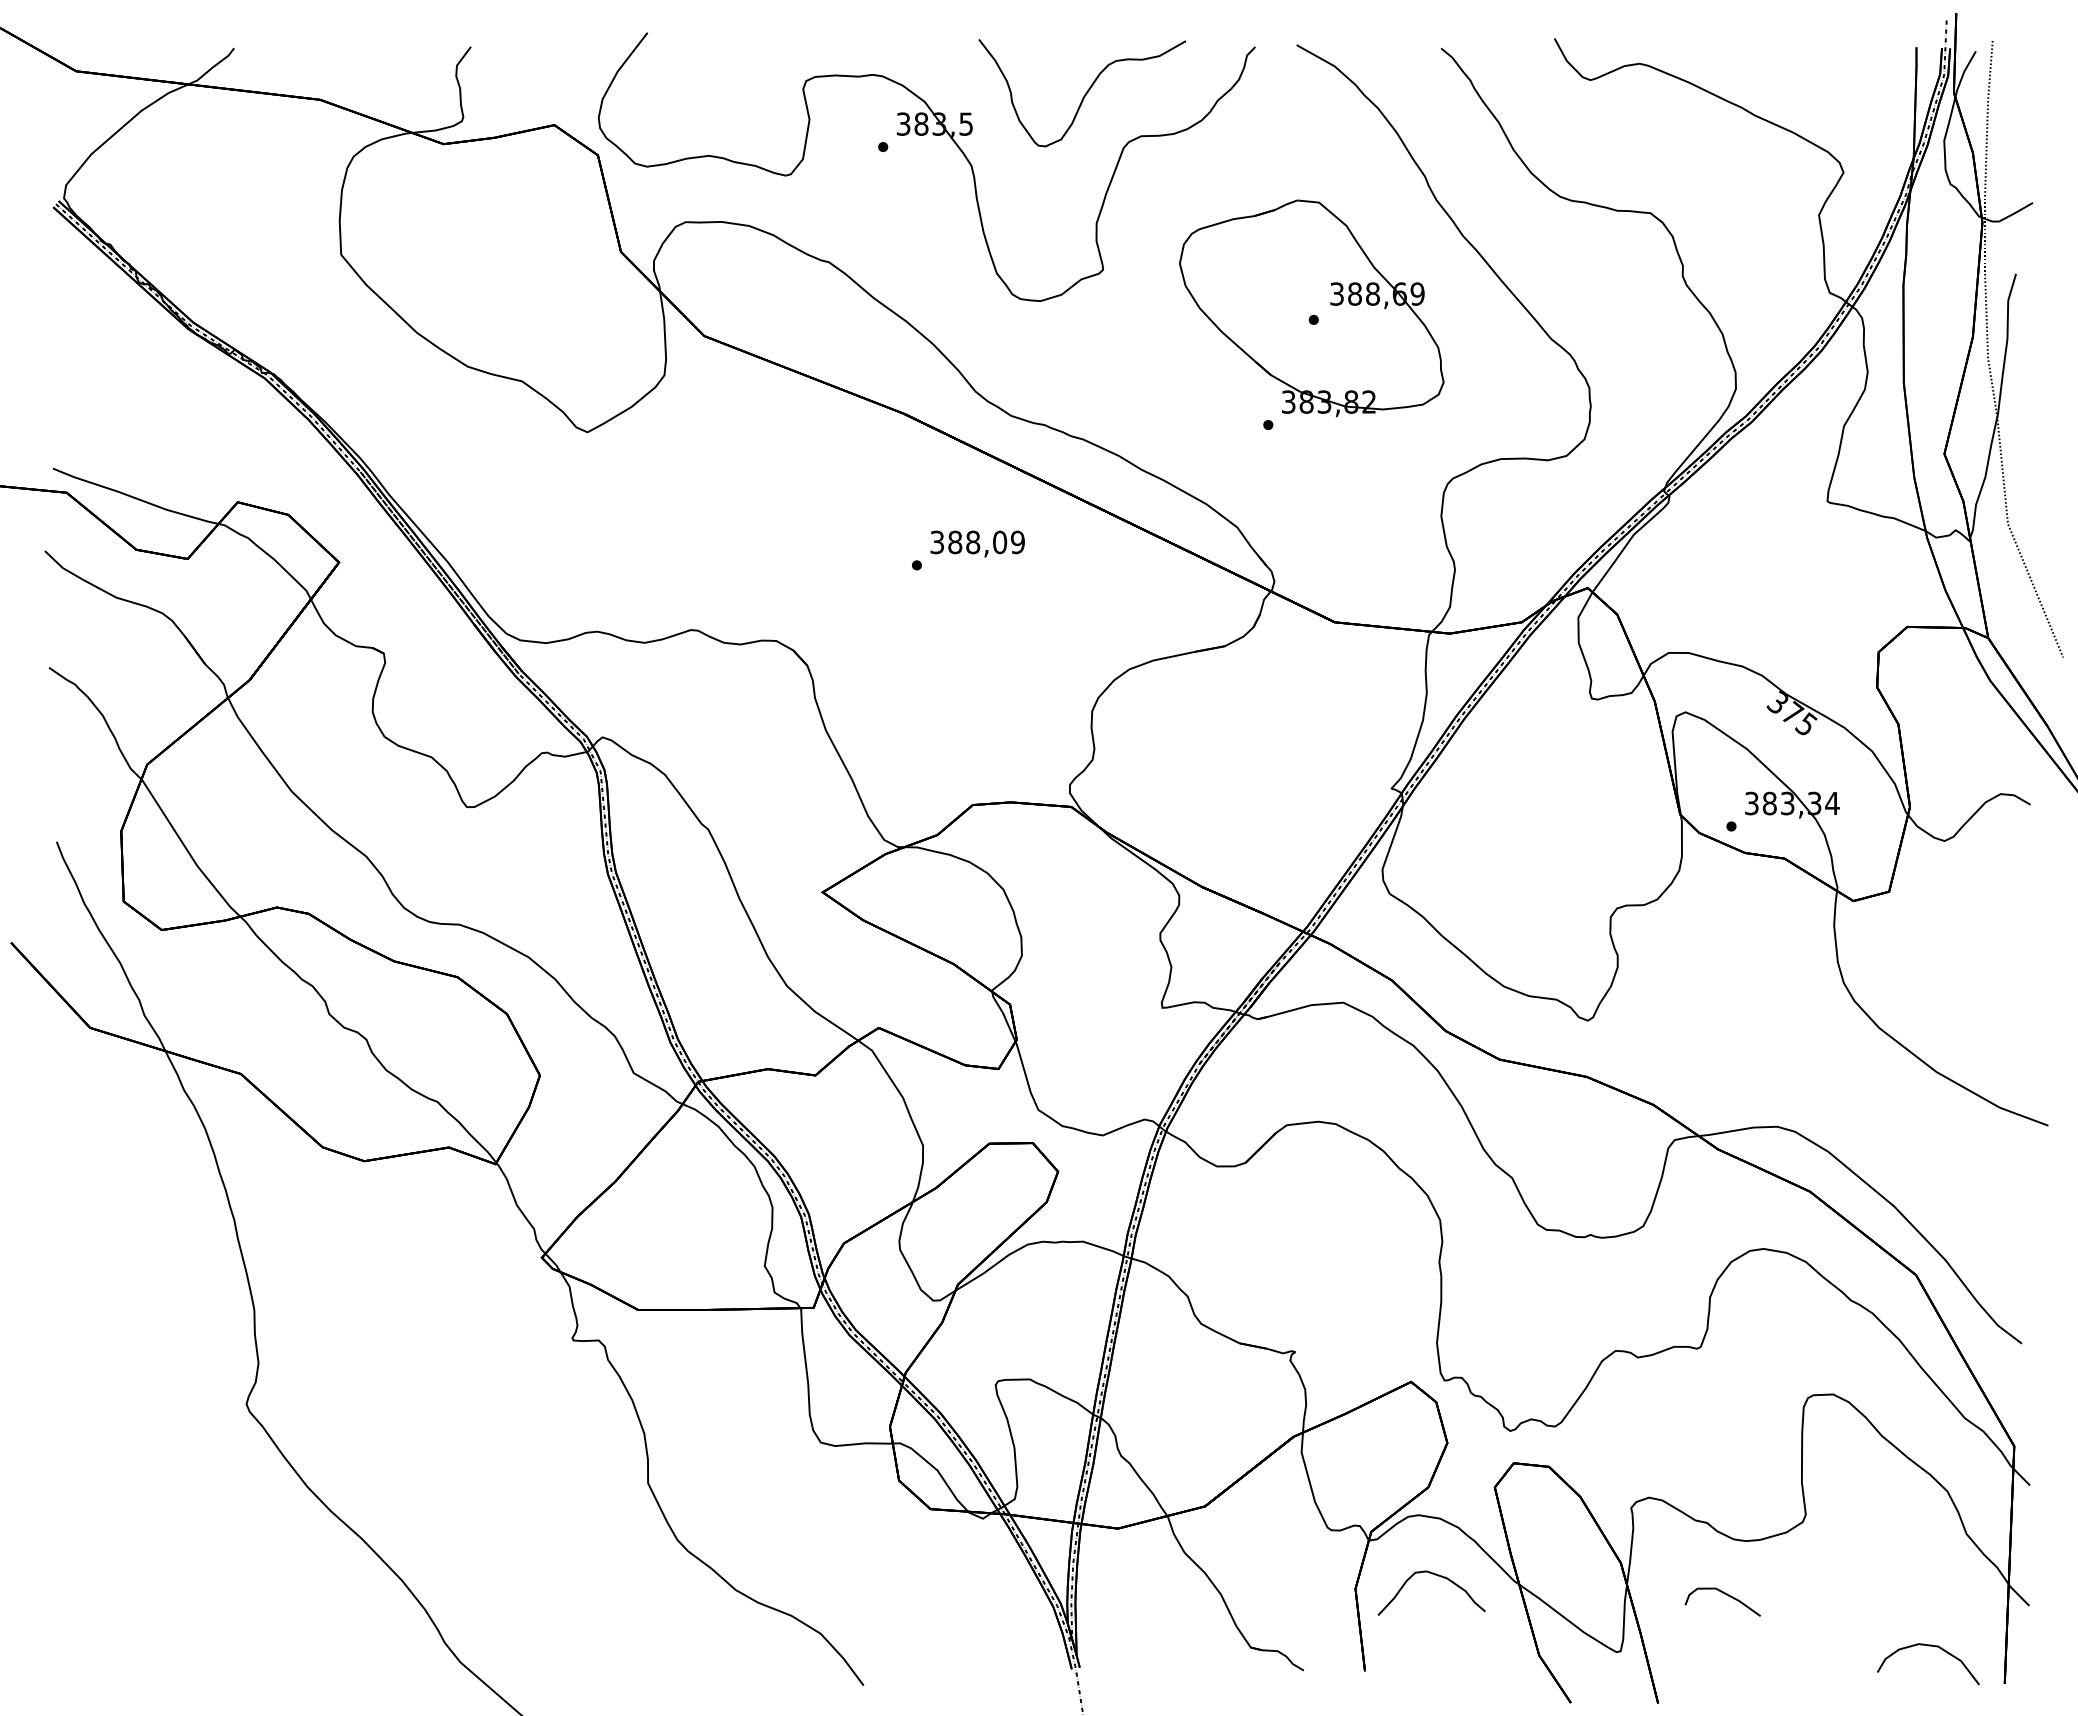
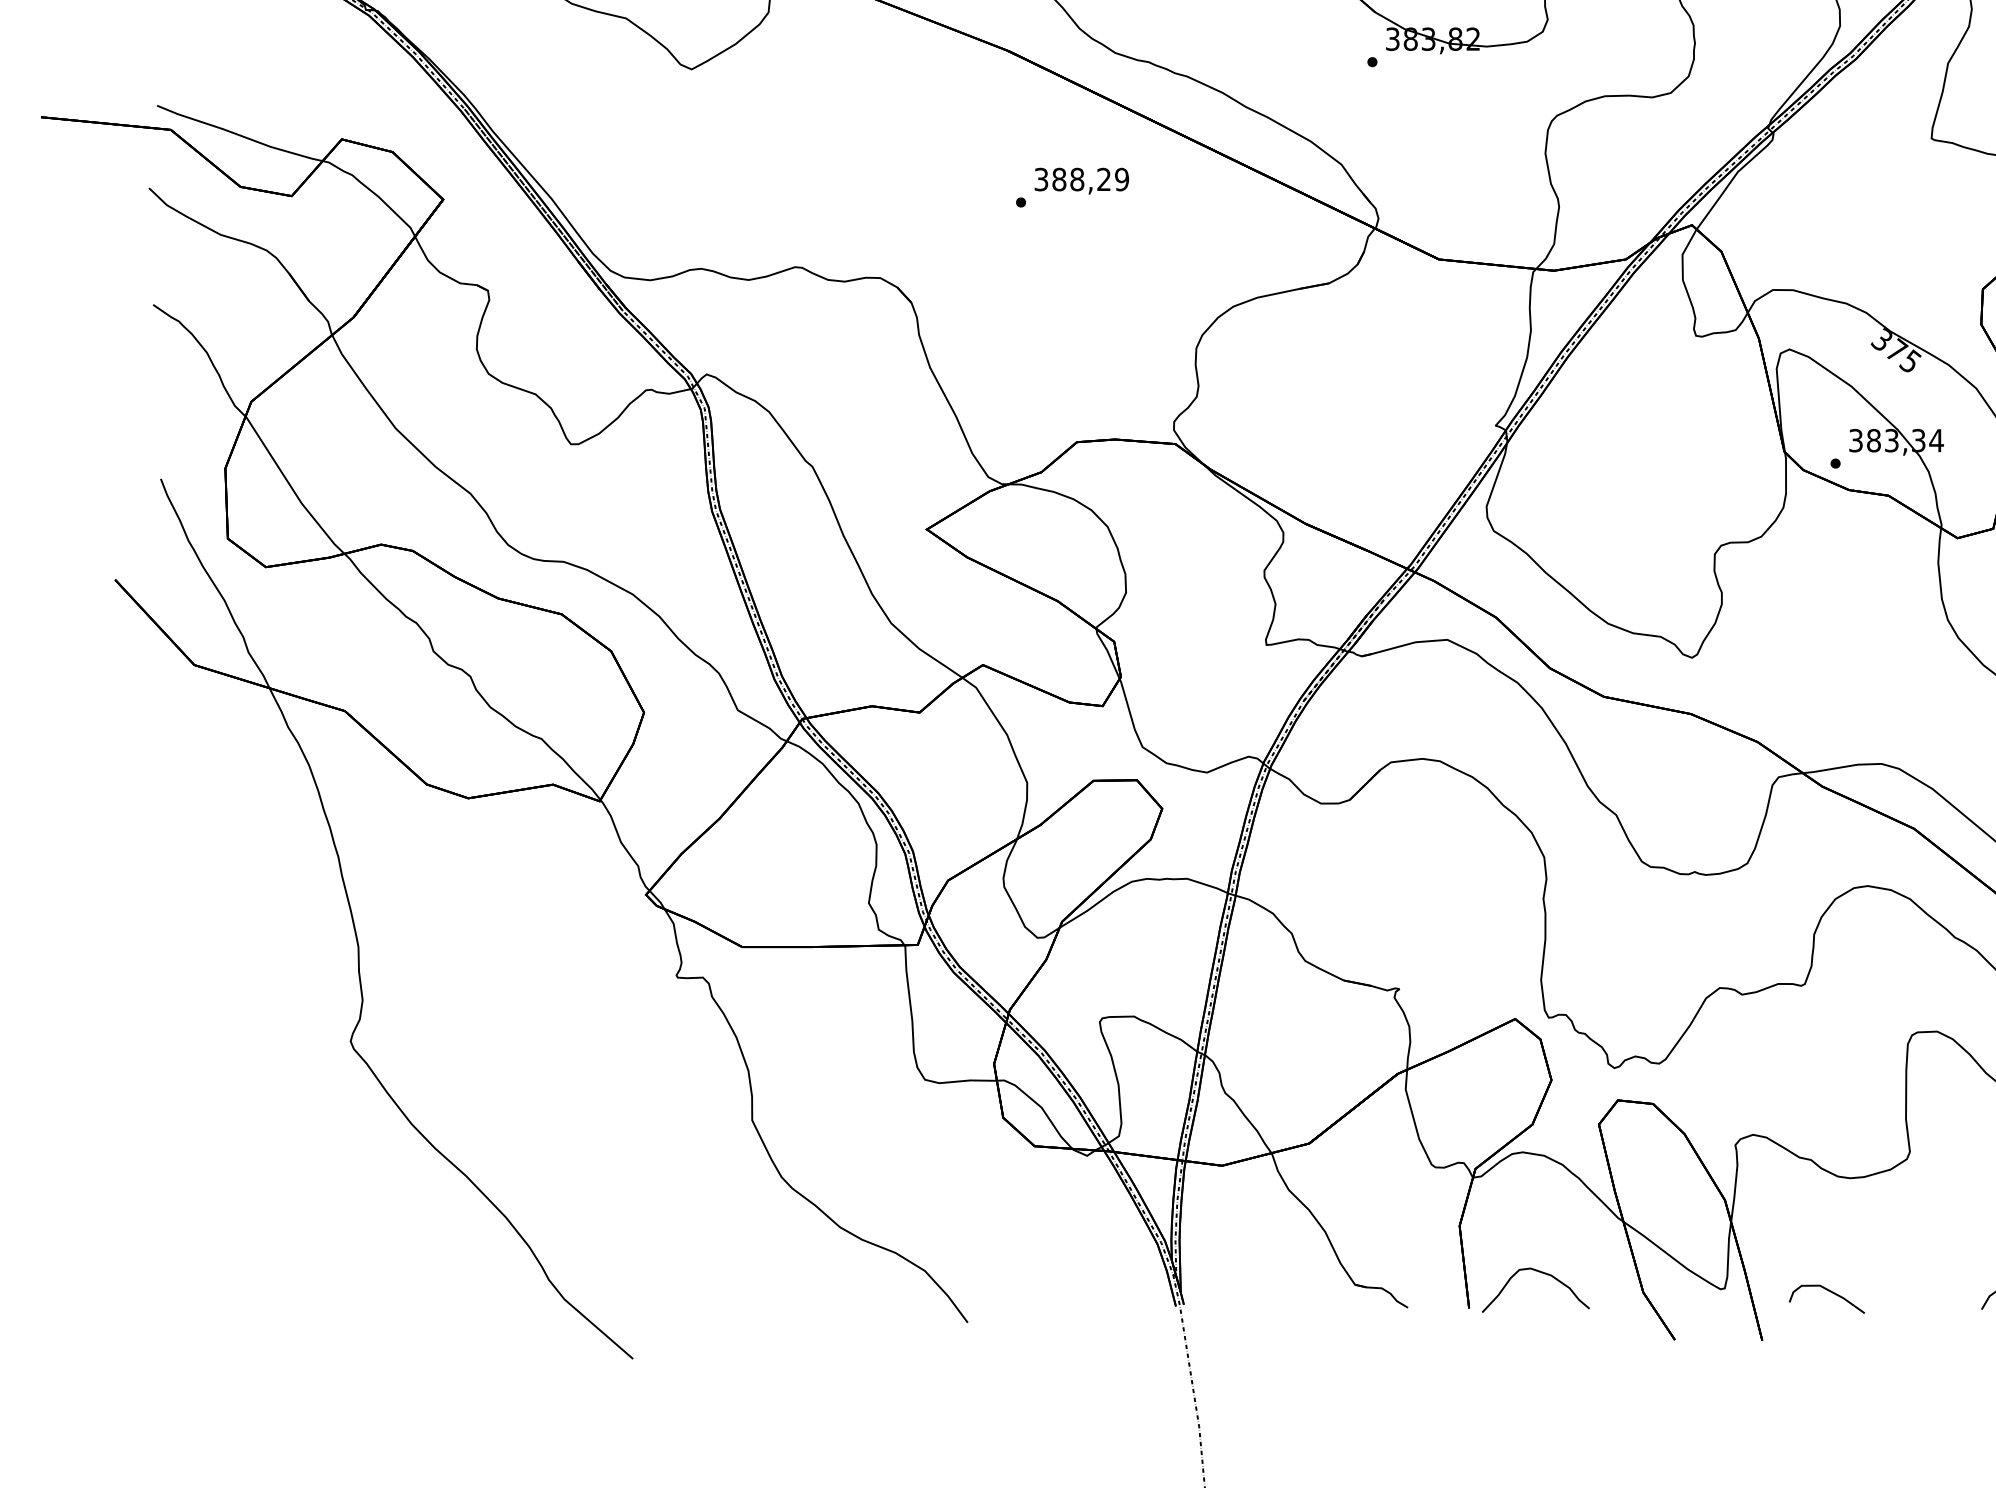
text: (1000, 542) -> (1104, 179), 388,09 -> 388,29
curve: (1437, 1576) -> (1541, 1273), moved
curve: (1726, 1595) -> (1830, 1292), moved

